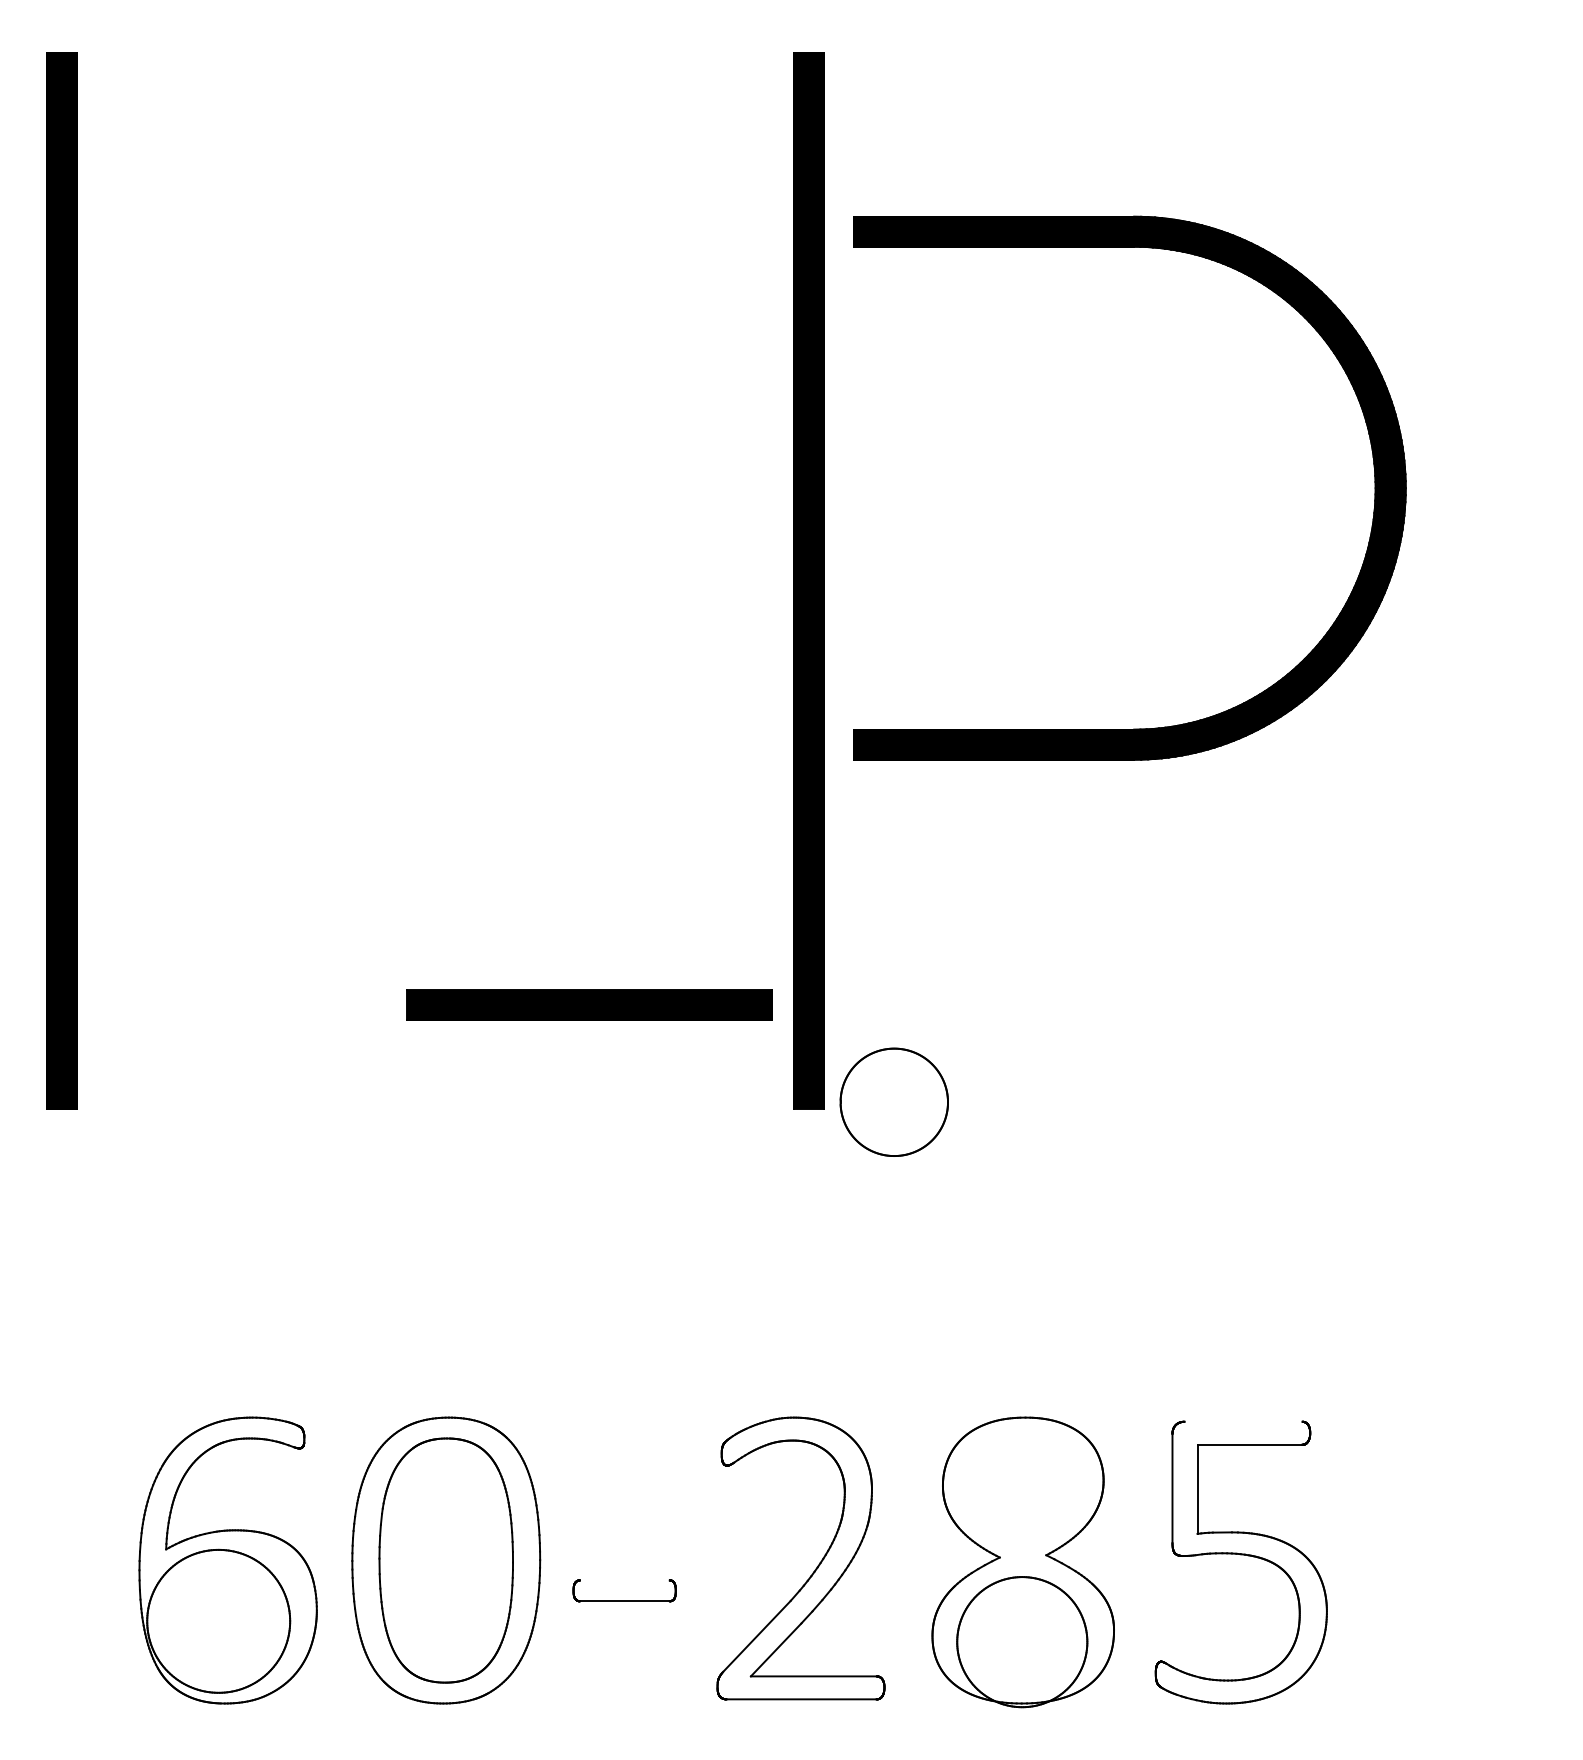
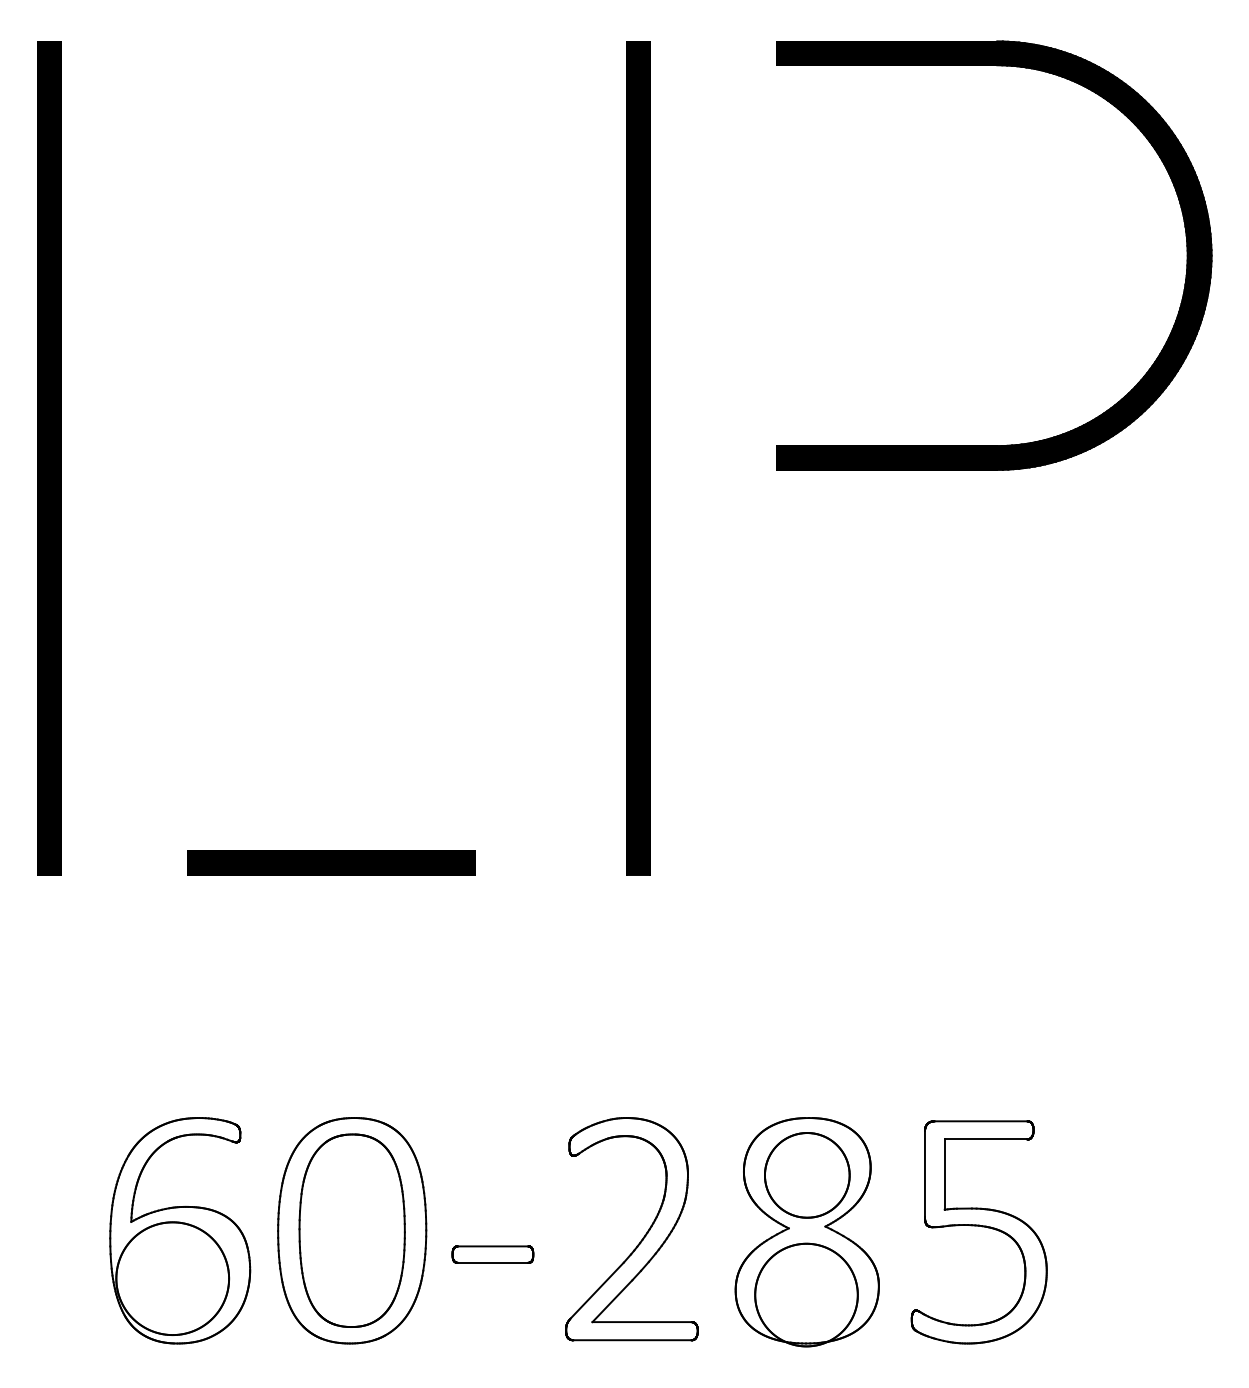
part: (1148, 248) -> (1008, 66), moved
part: (589, 1004) -> (331, 862), moved
part: (893, 1101) -> (806, 1174), moved
line: (1243, 1421) -> (980, 1121), added
line: (624, 1580) -> (492, 1246), added

